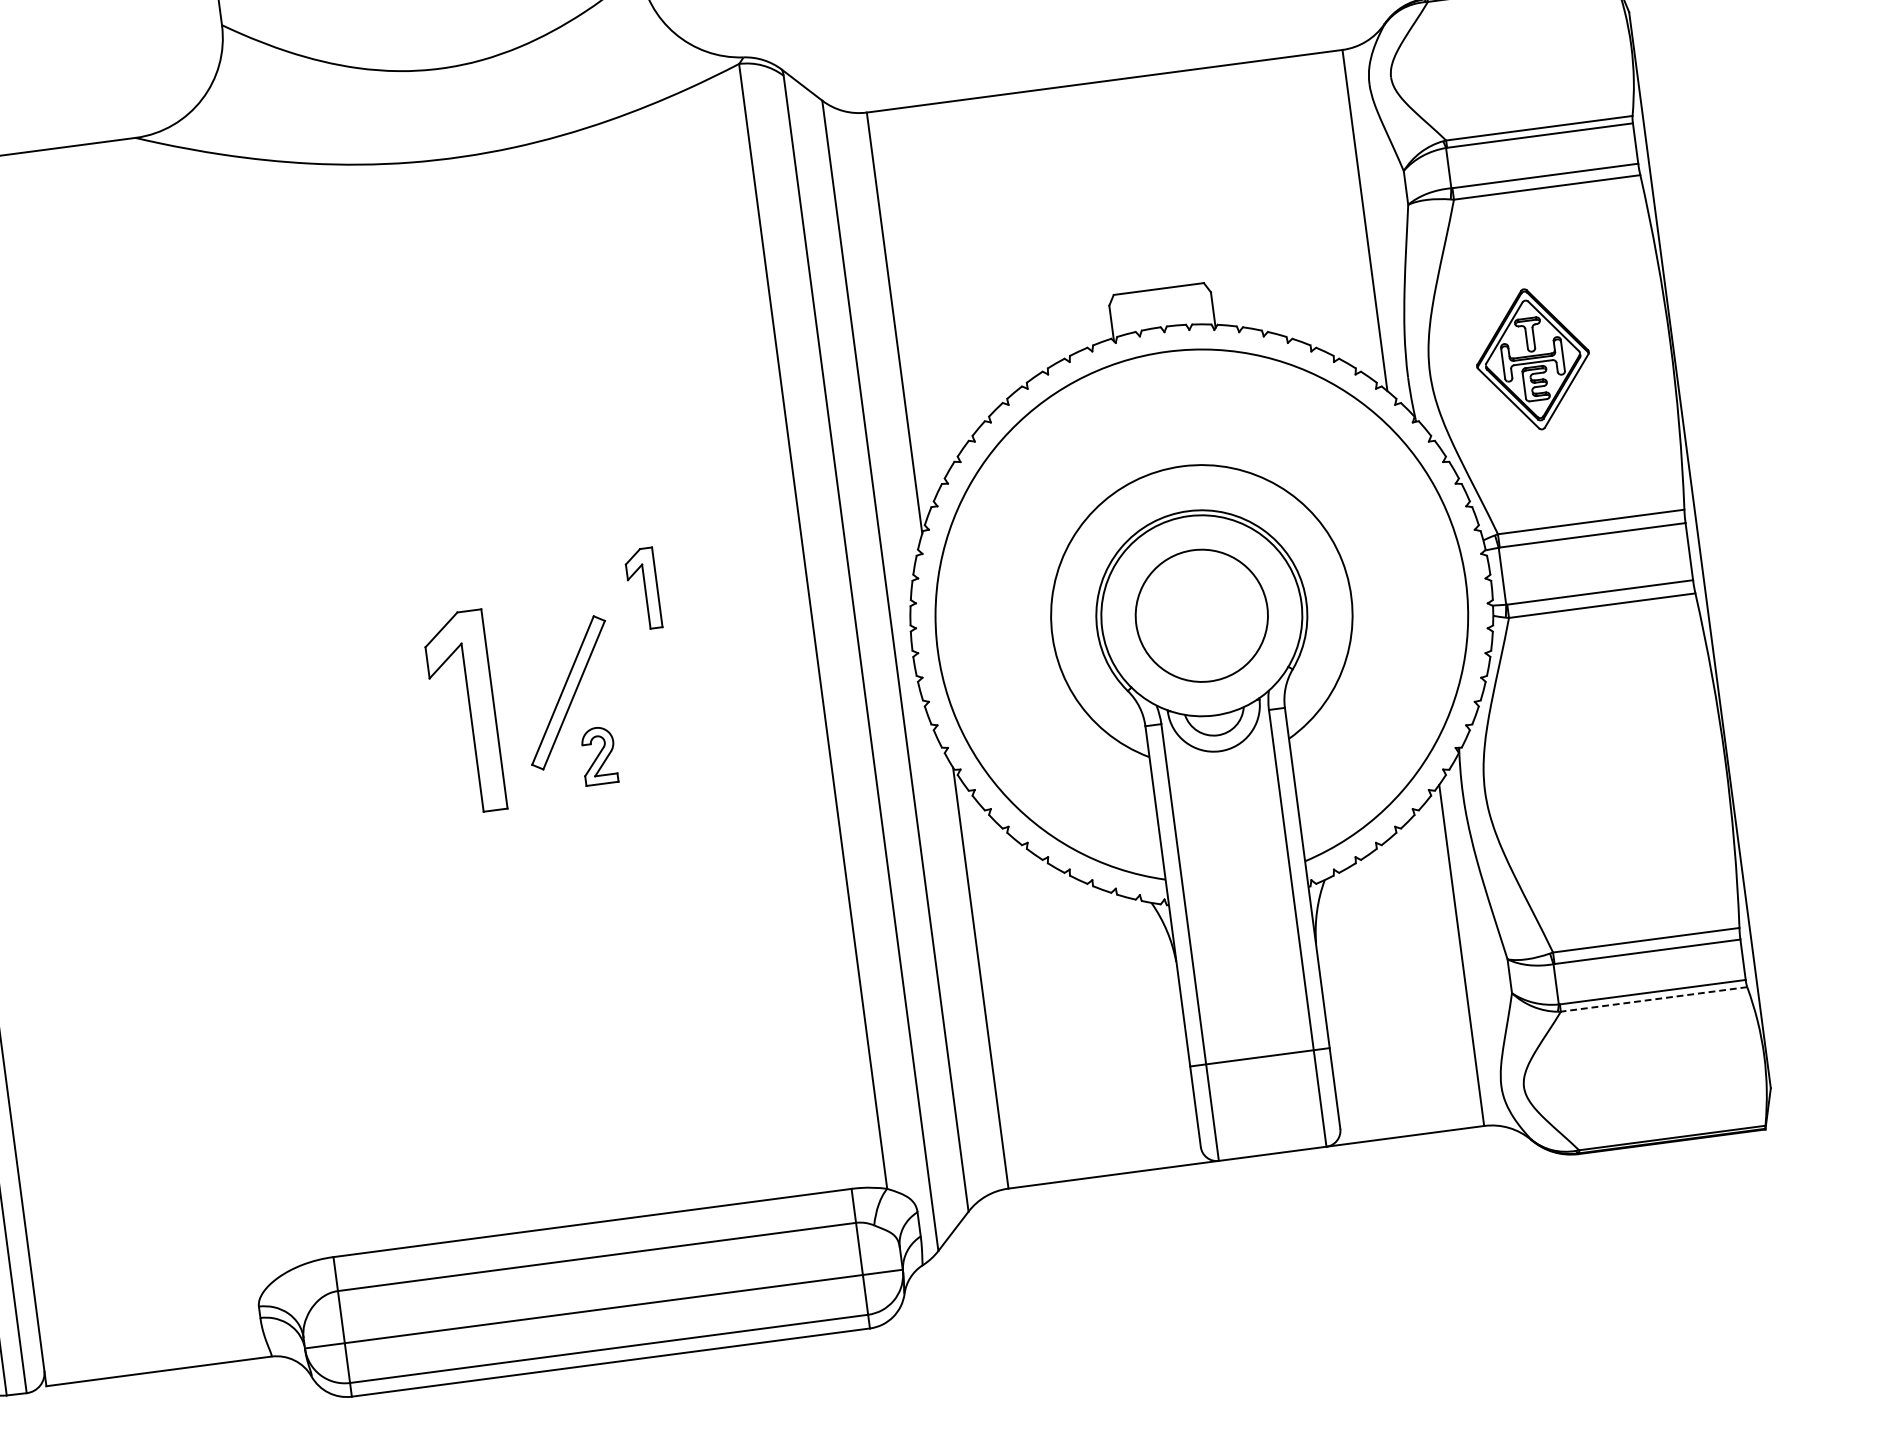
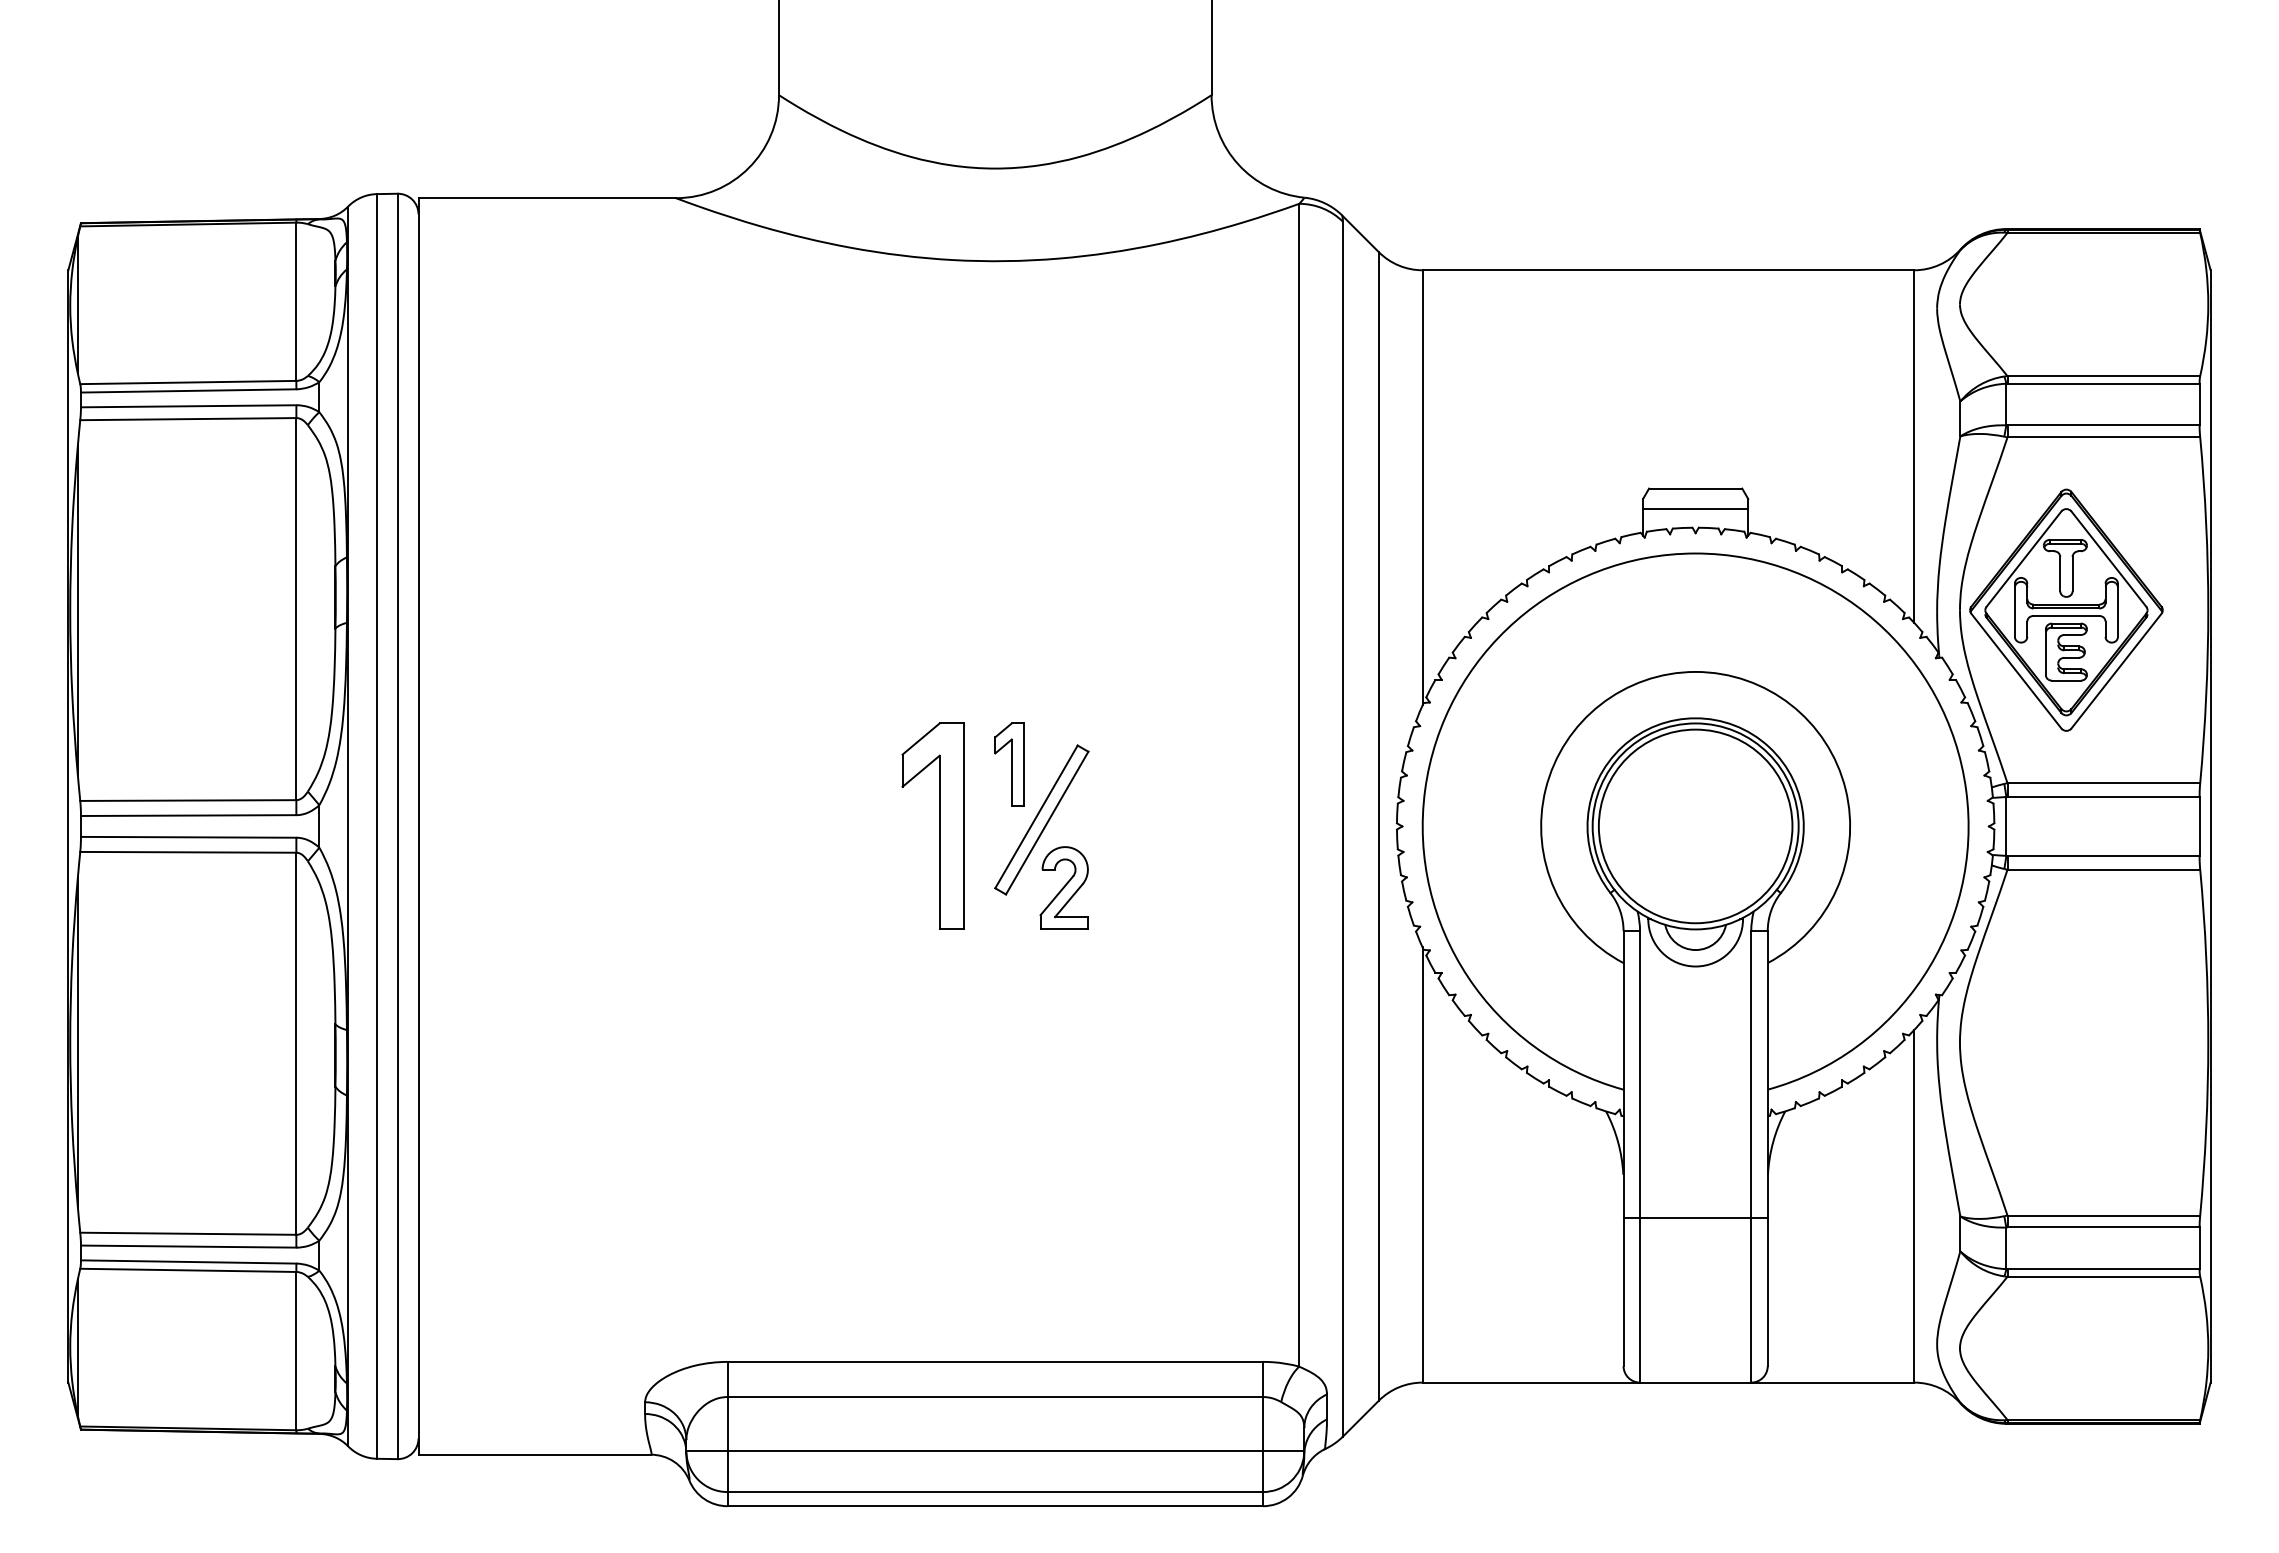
line: (1161, 309) -> (1695, 509), added
part: (1532, 358) -> (2066, 609), size x1.67
part: (643, 589) -> (1009, 764), moved
circle: (1201, 615) -> (1695, 826), size x1.43
part: (598, 755) -> (1063, 887), size x1.43
line: (1653, 999) -> (2103, 1276), dashed -> solid
line: (1259, 1057) -> (1695, 1217), moved

